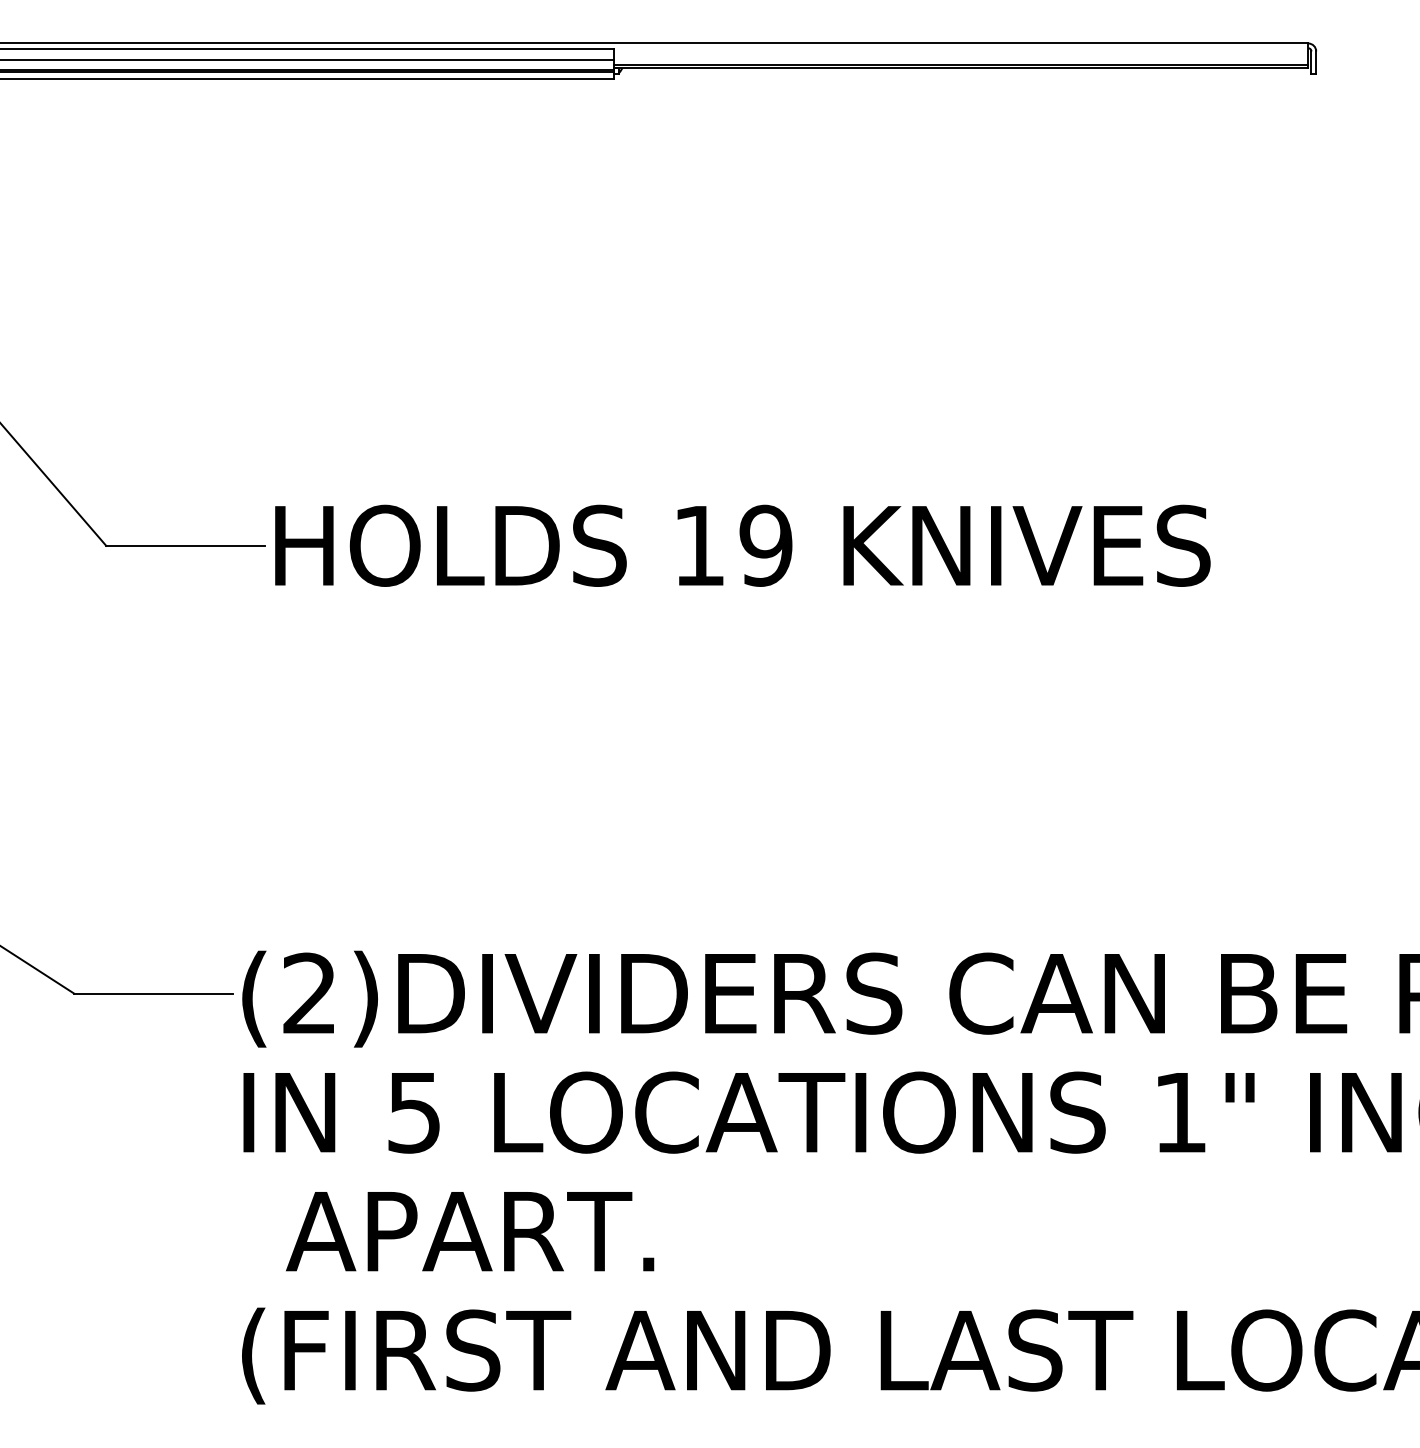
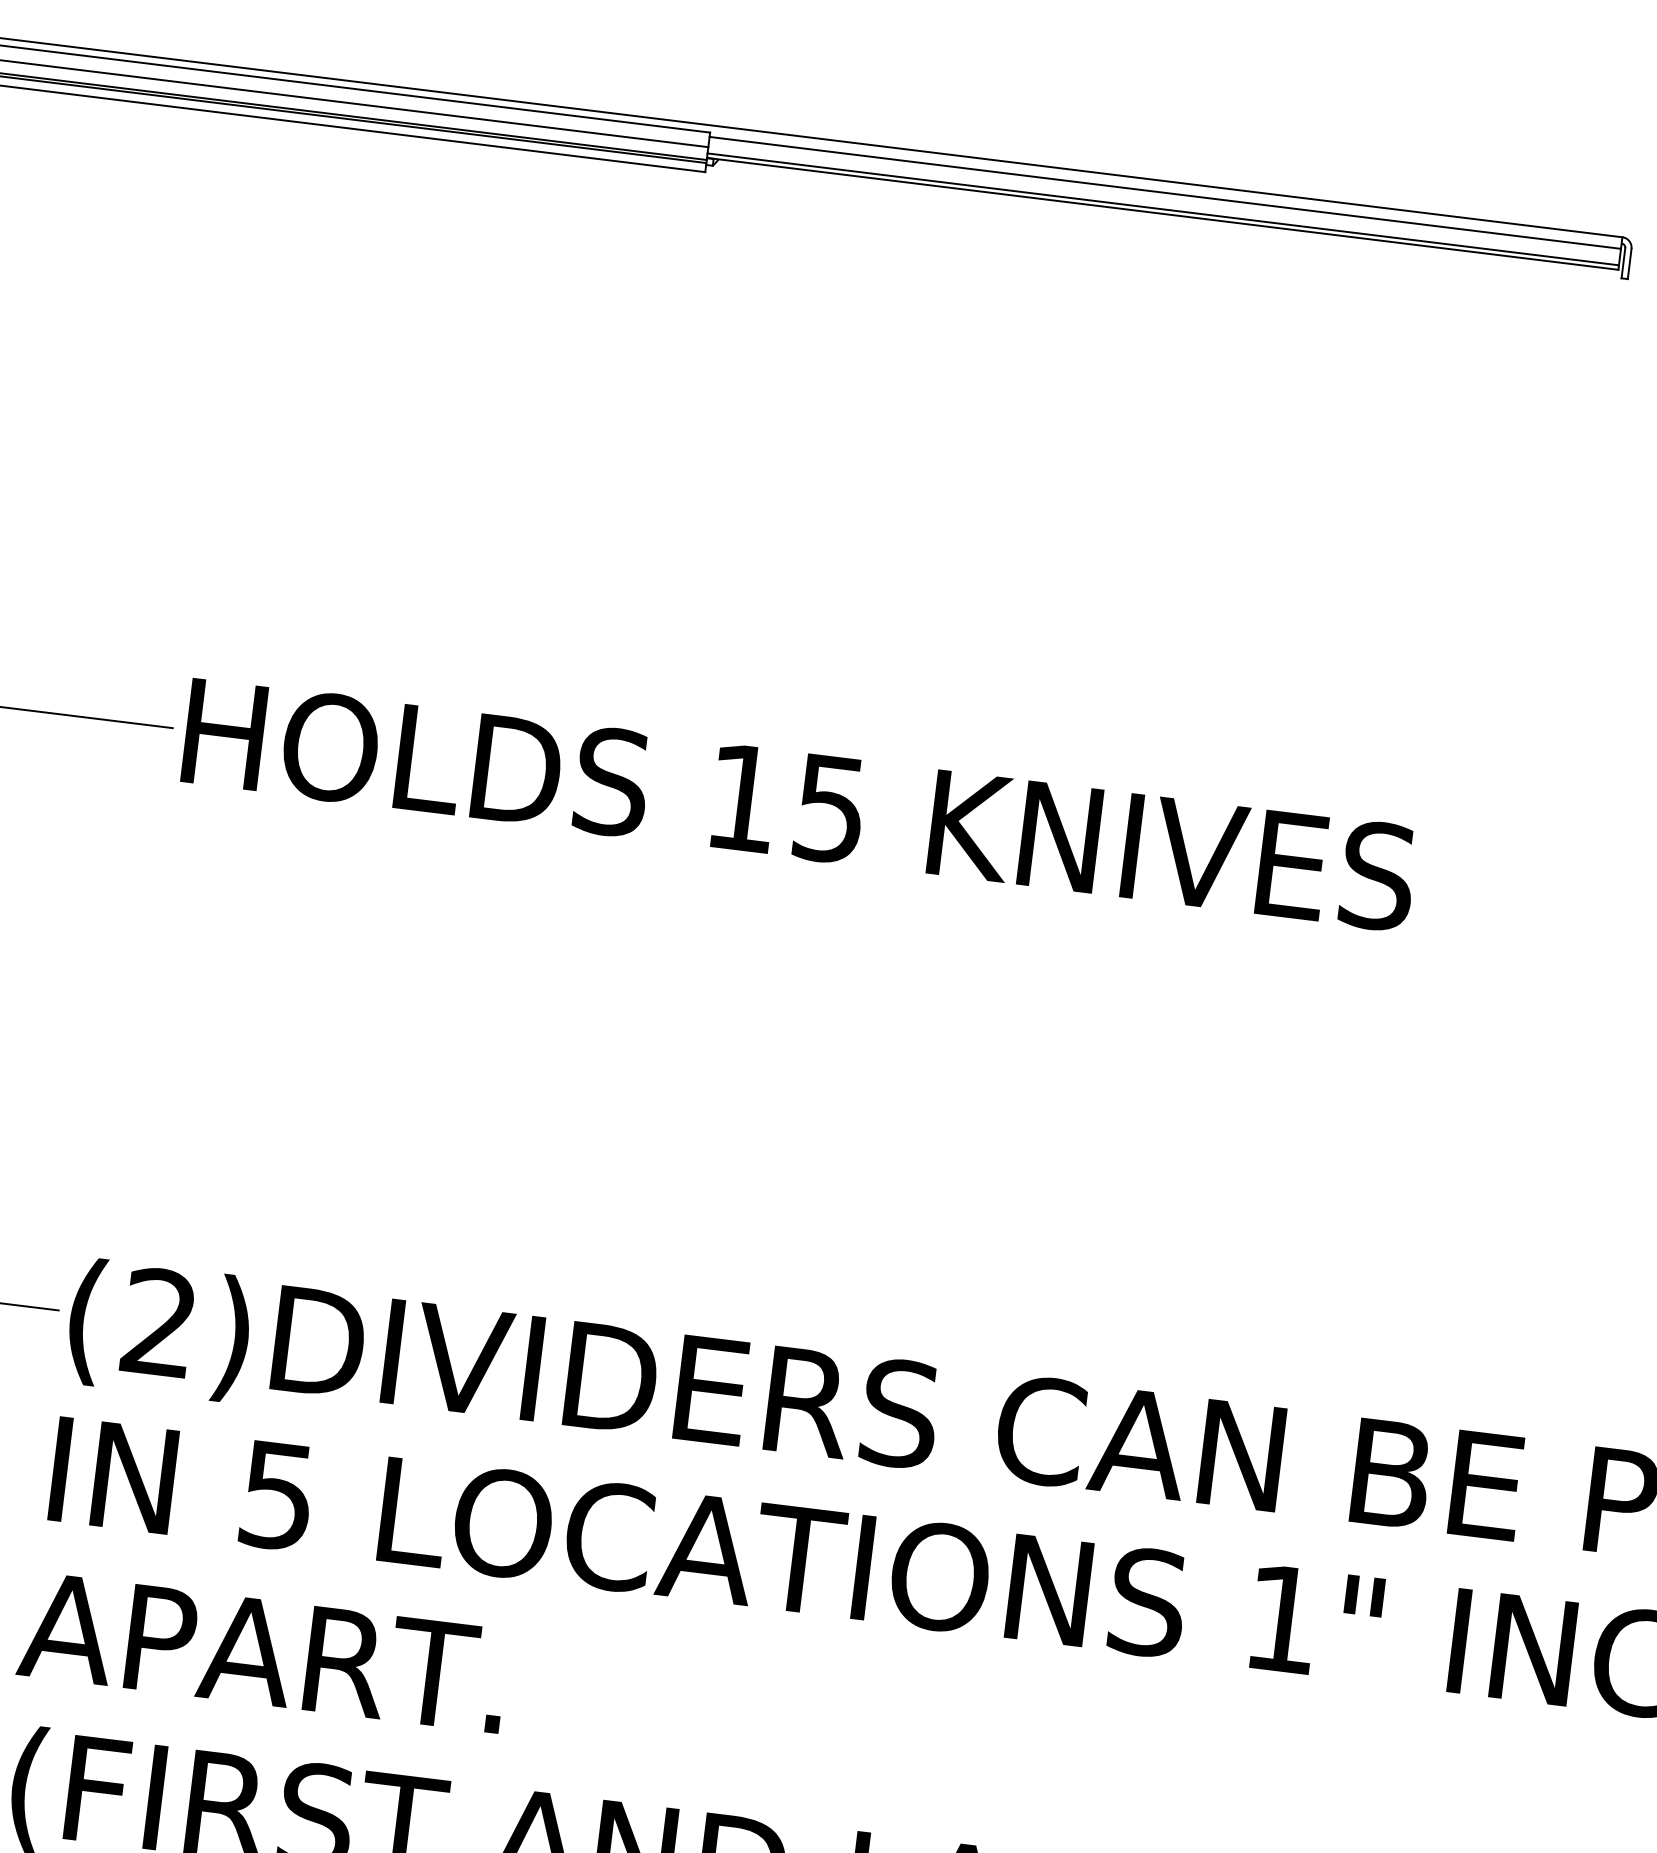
line: (960, 52) -> (1164, 193), added
text: (765, 545) -> (829, 808), 19 -> 15
text: (470, 1231) -> (263, 1652), moved

